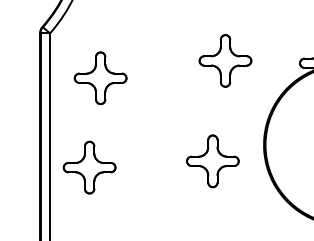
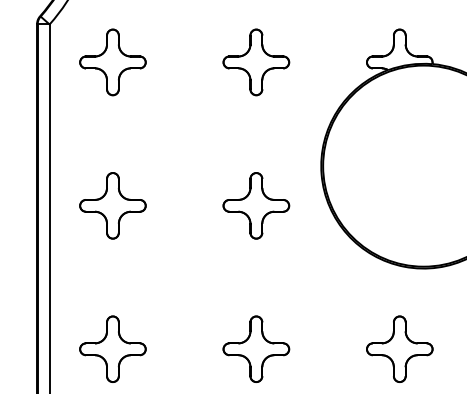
part: (225, 61) -> (256, 62), moved
part: (100, 78) -> (112, 62), moved
part: (212, 161) -> (256, 205), moved
part: (89, 167) -> (112, 205), moved

